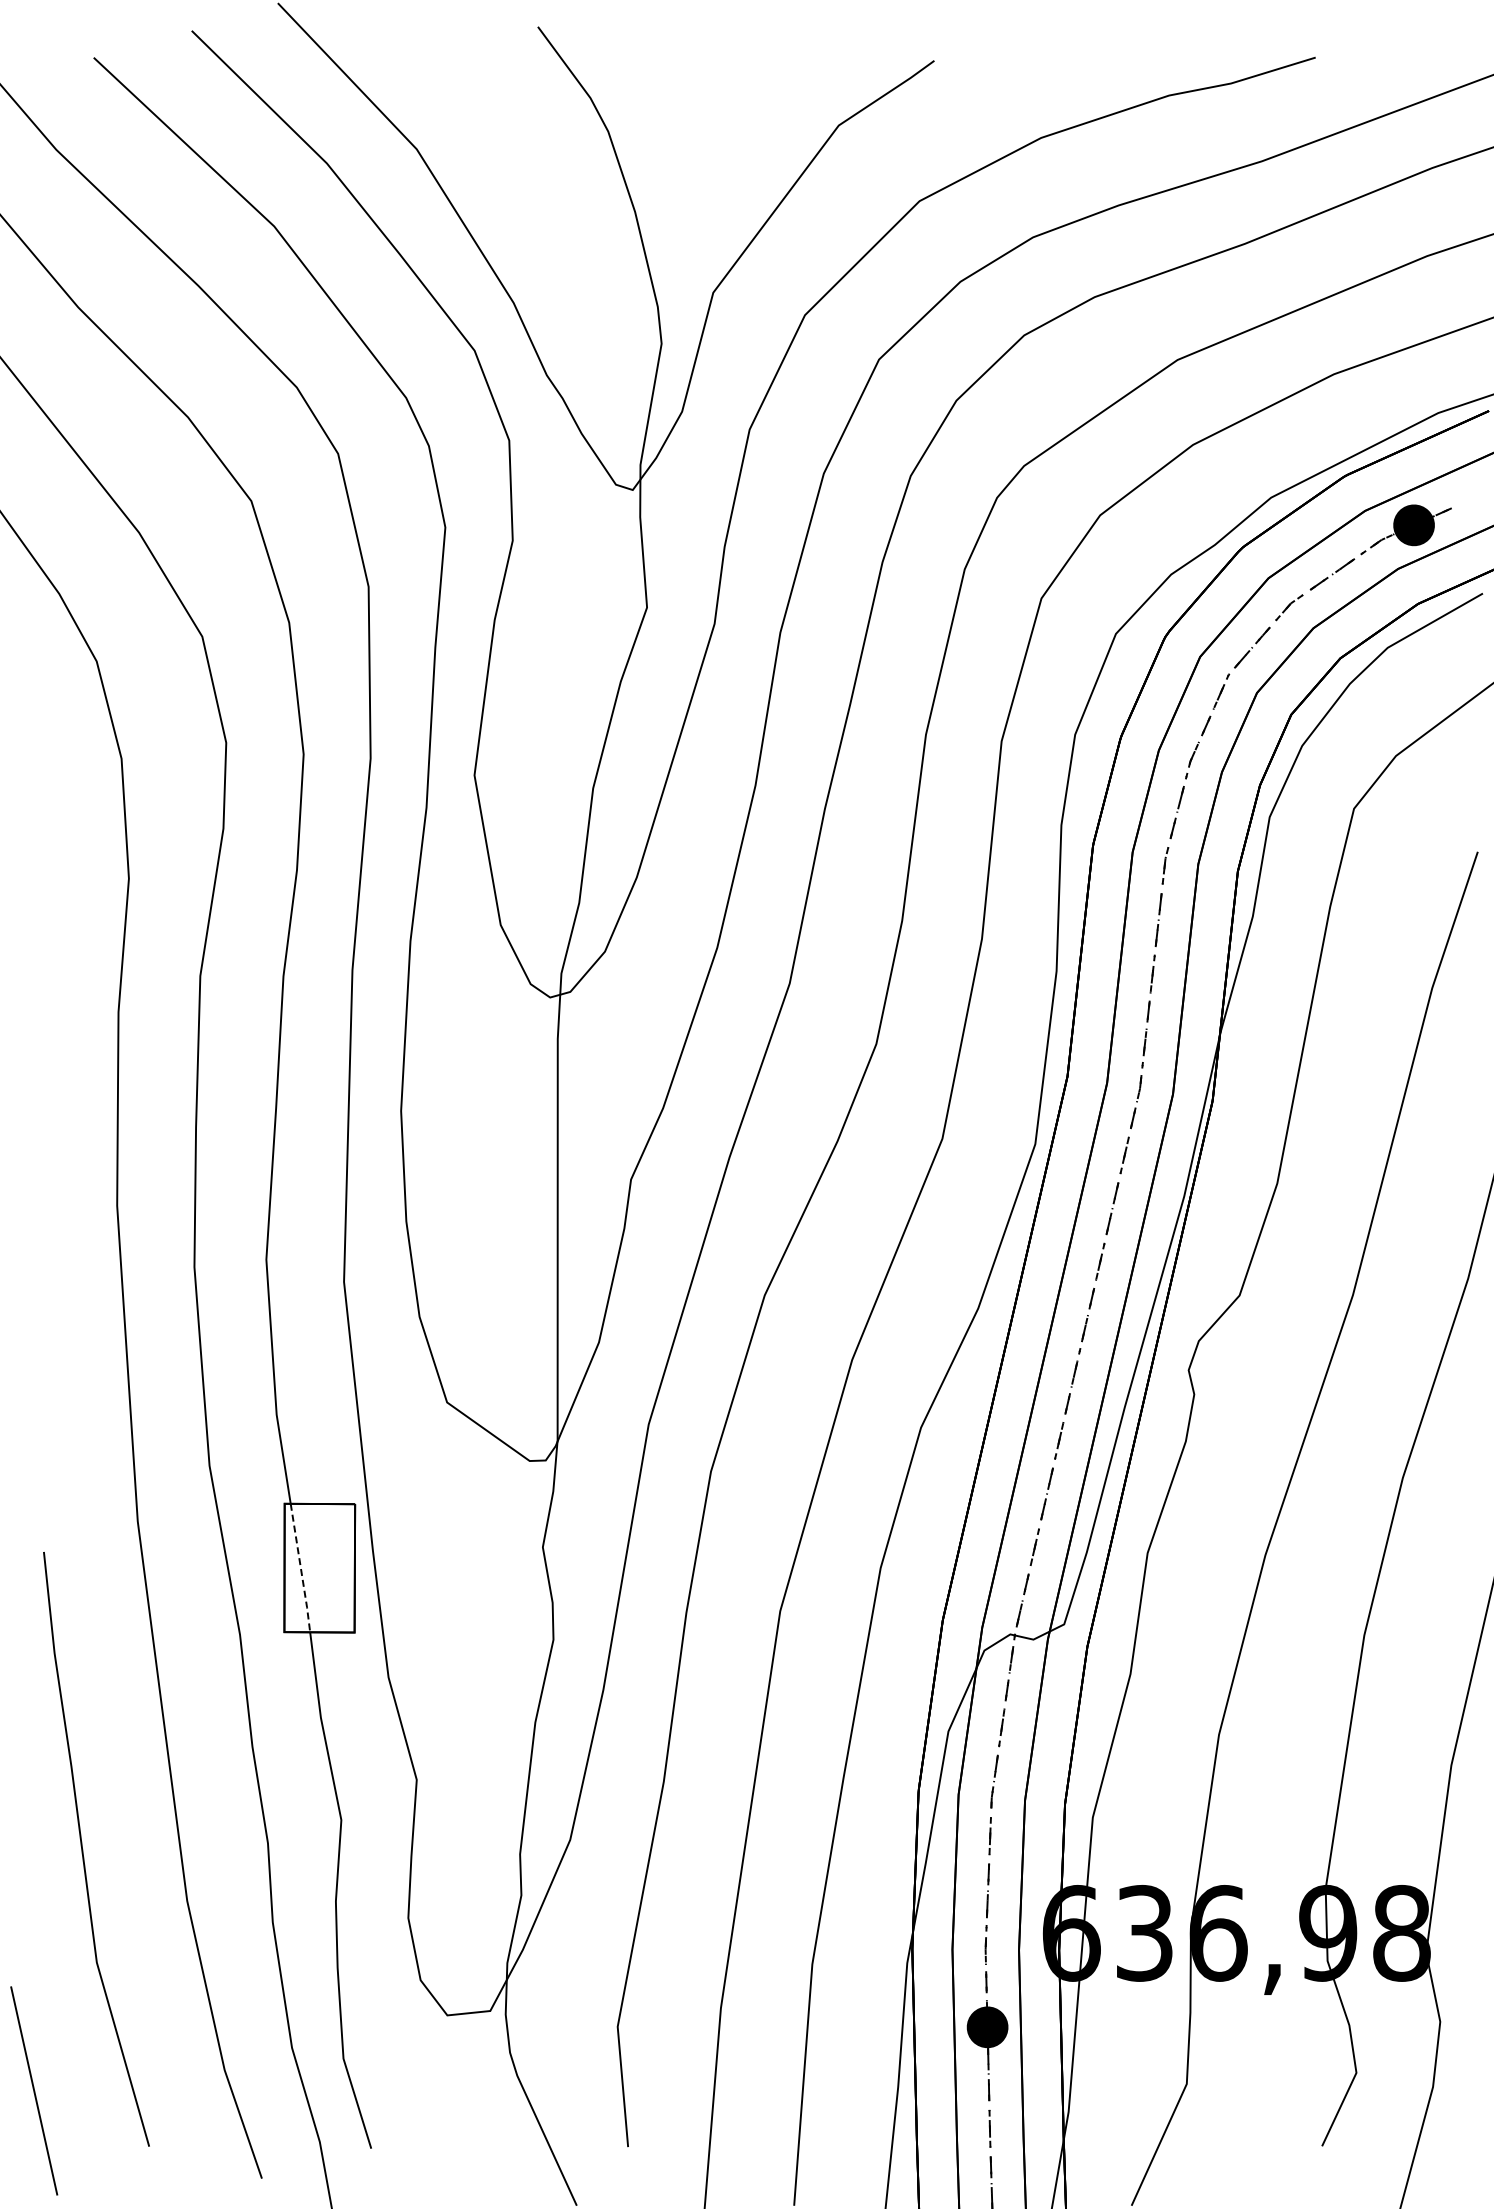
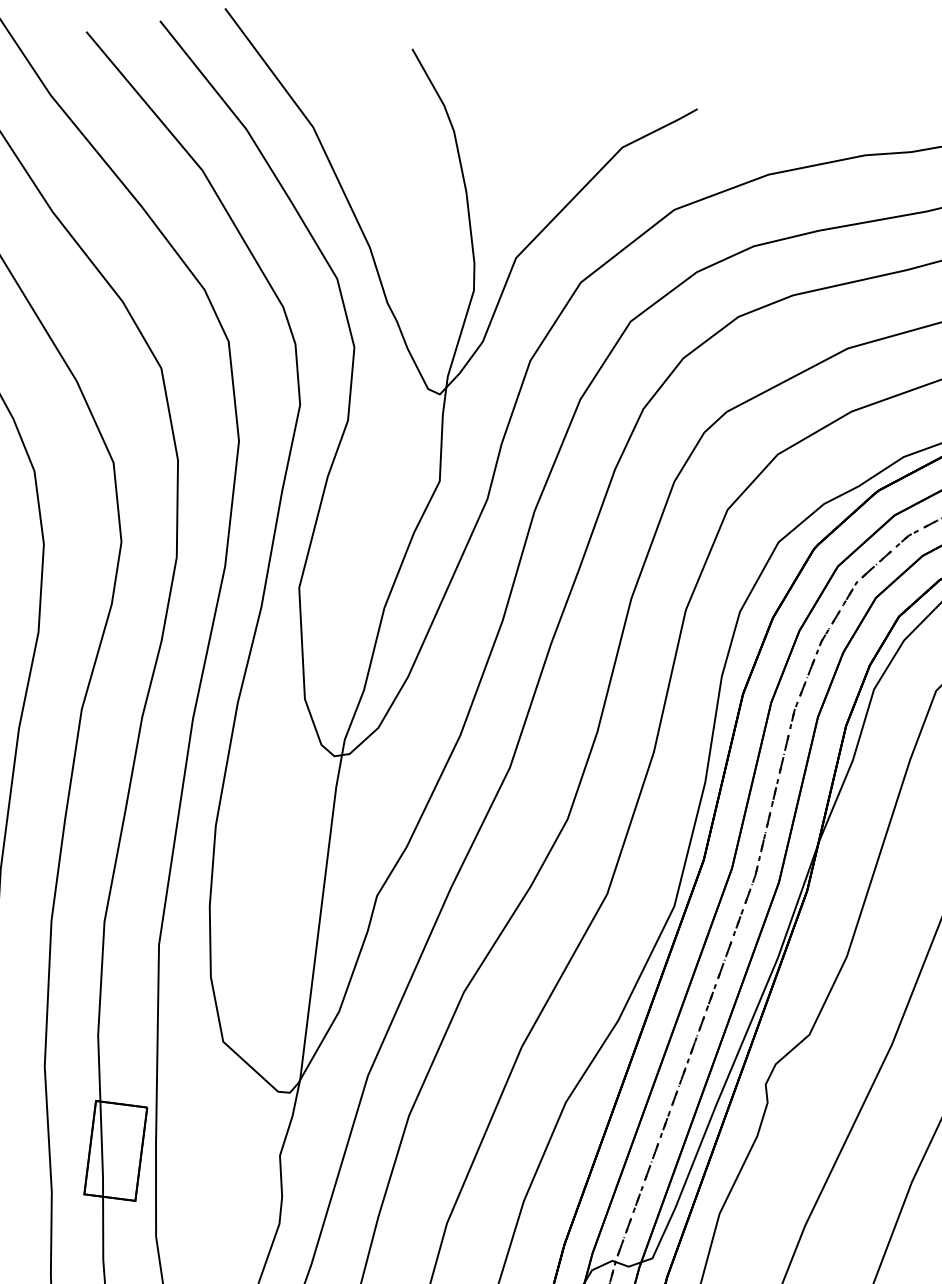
line: (300, 1568) -> (101, 1149), dashed -> solid

